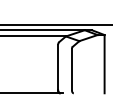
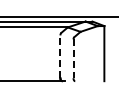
line: (58, 67) -> (60, 56), solid -> dashed
line: (71, 70) -> (73, 59), solid -> dashed

